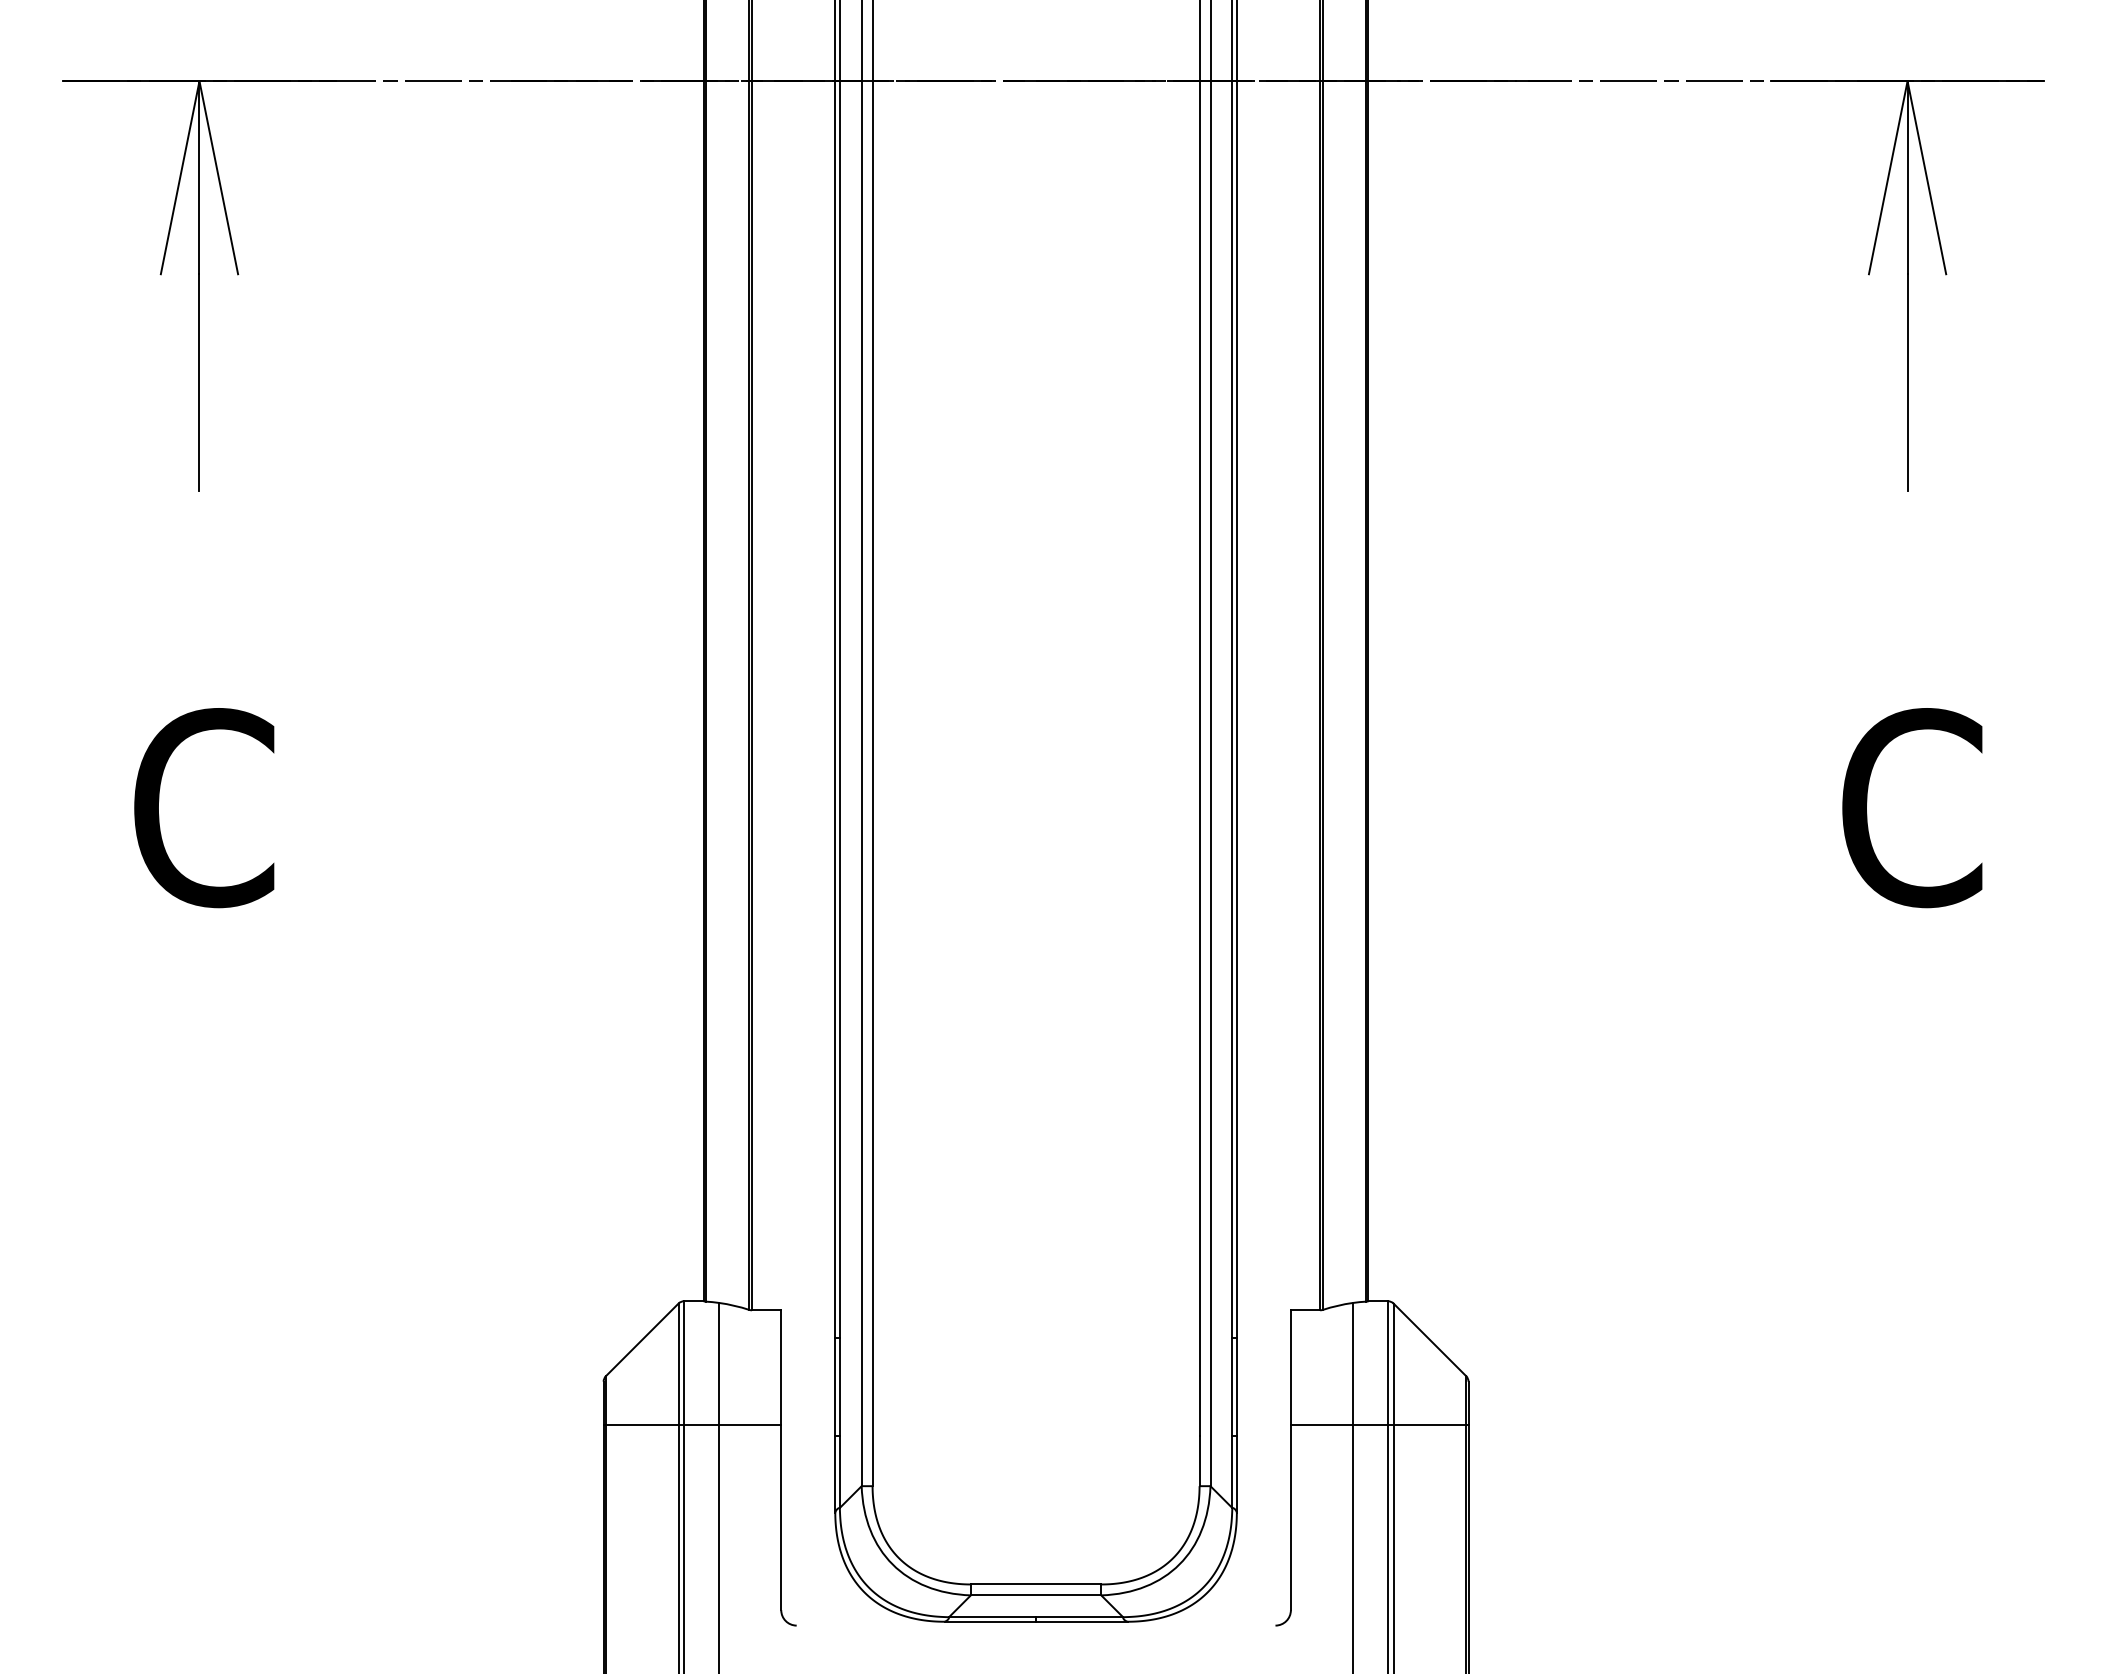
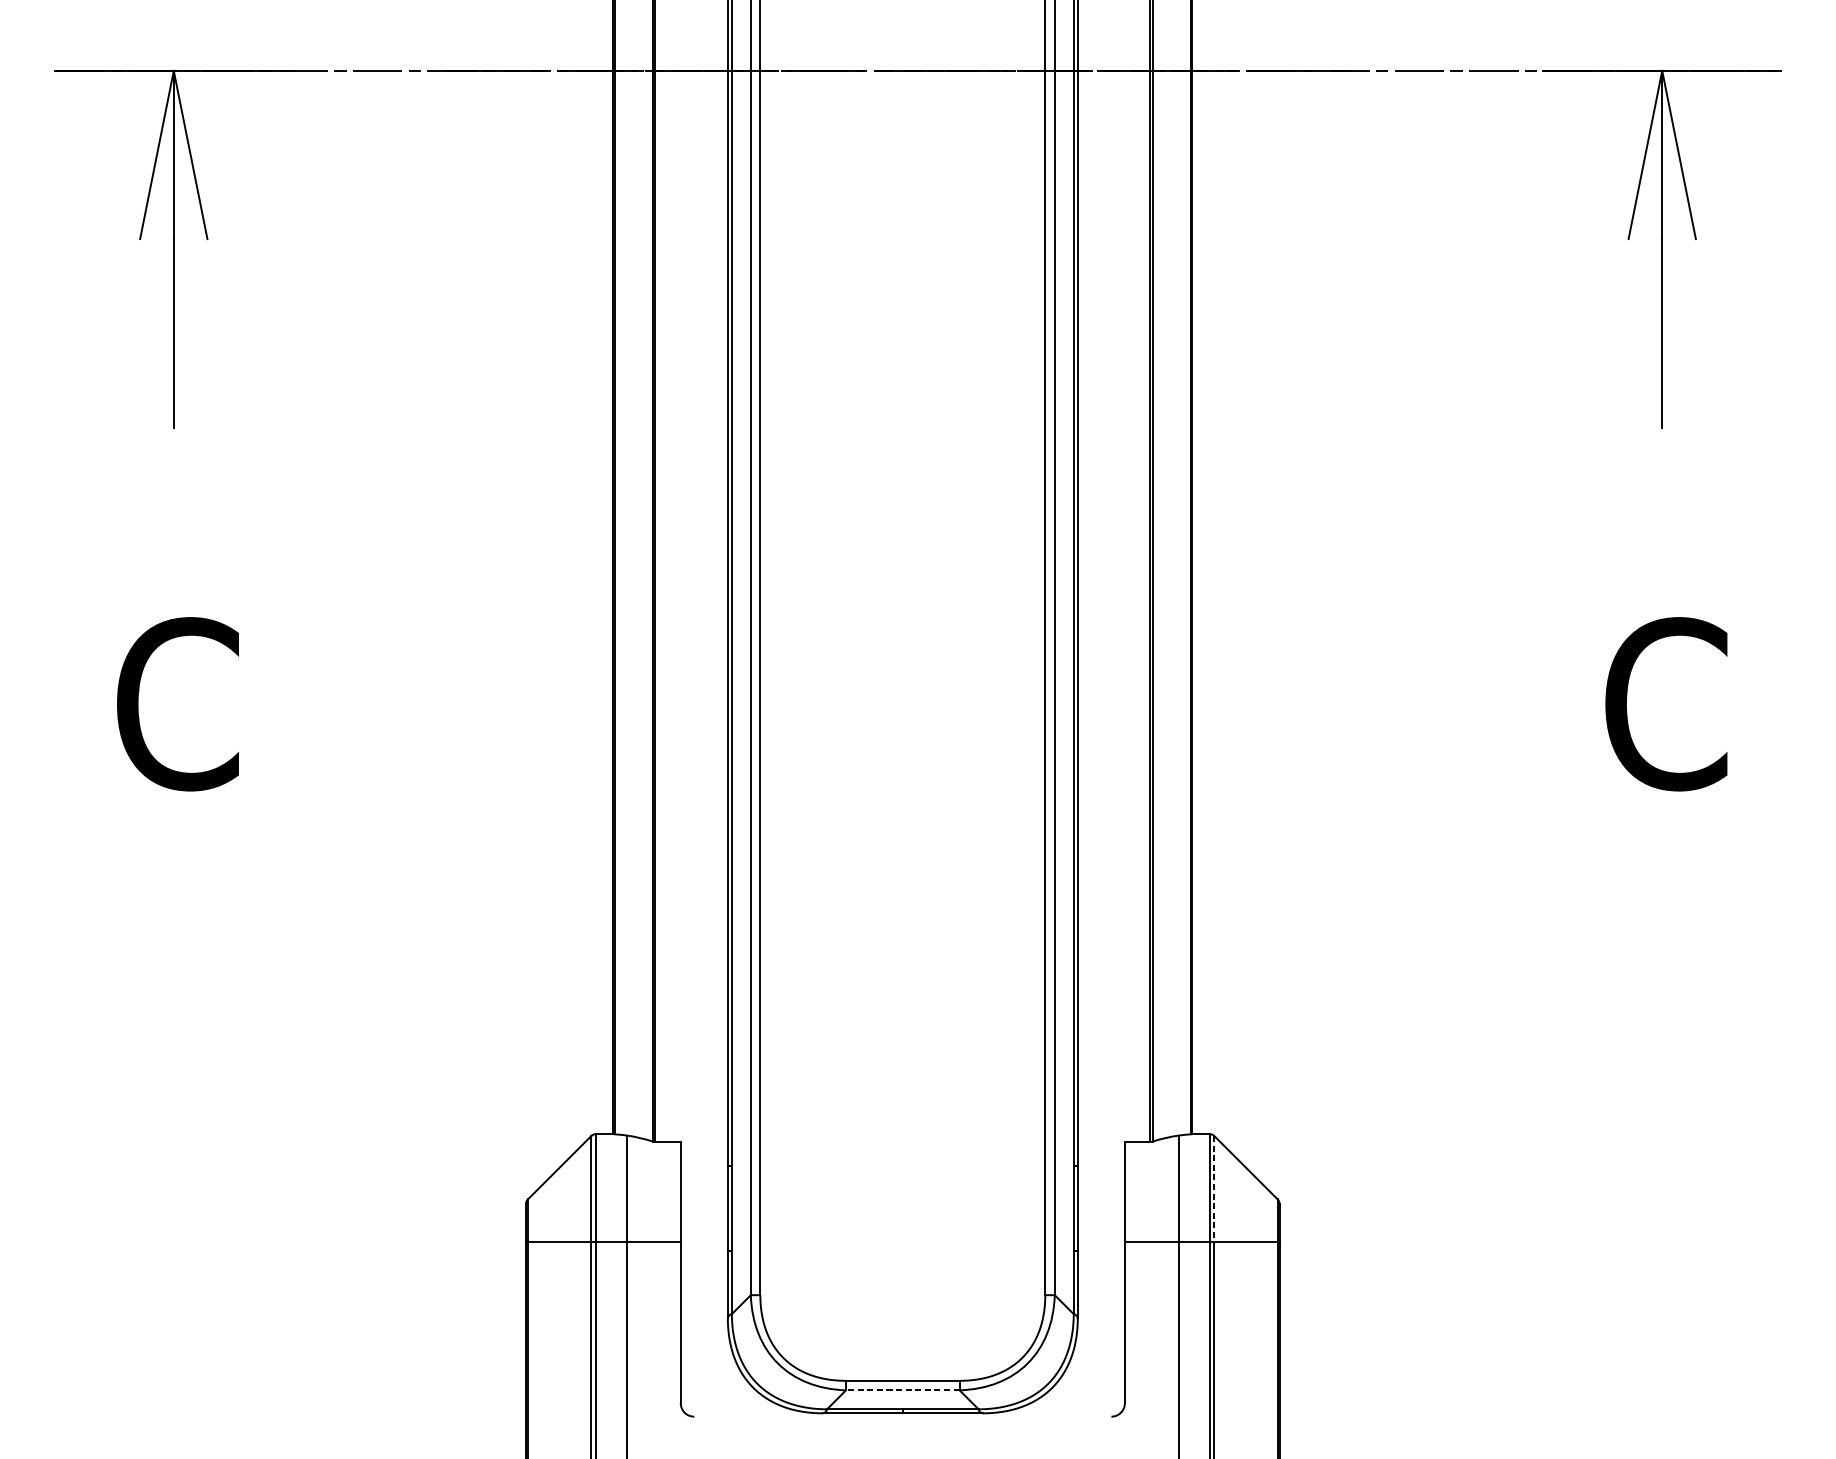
line: (1393, 1364) -> (1214, 1189), solid -> dashed
line: (1035, 1595) -> (902, 1390), solid -> dashed

